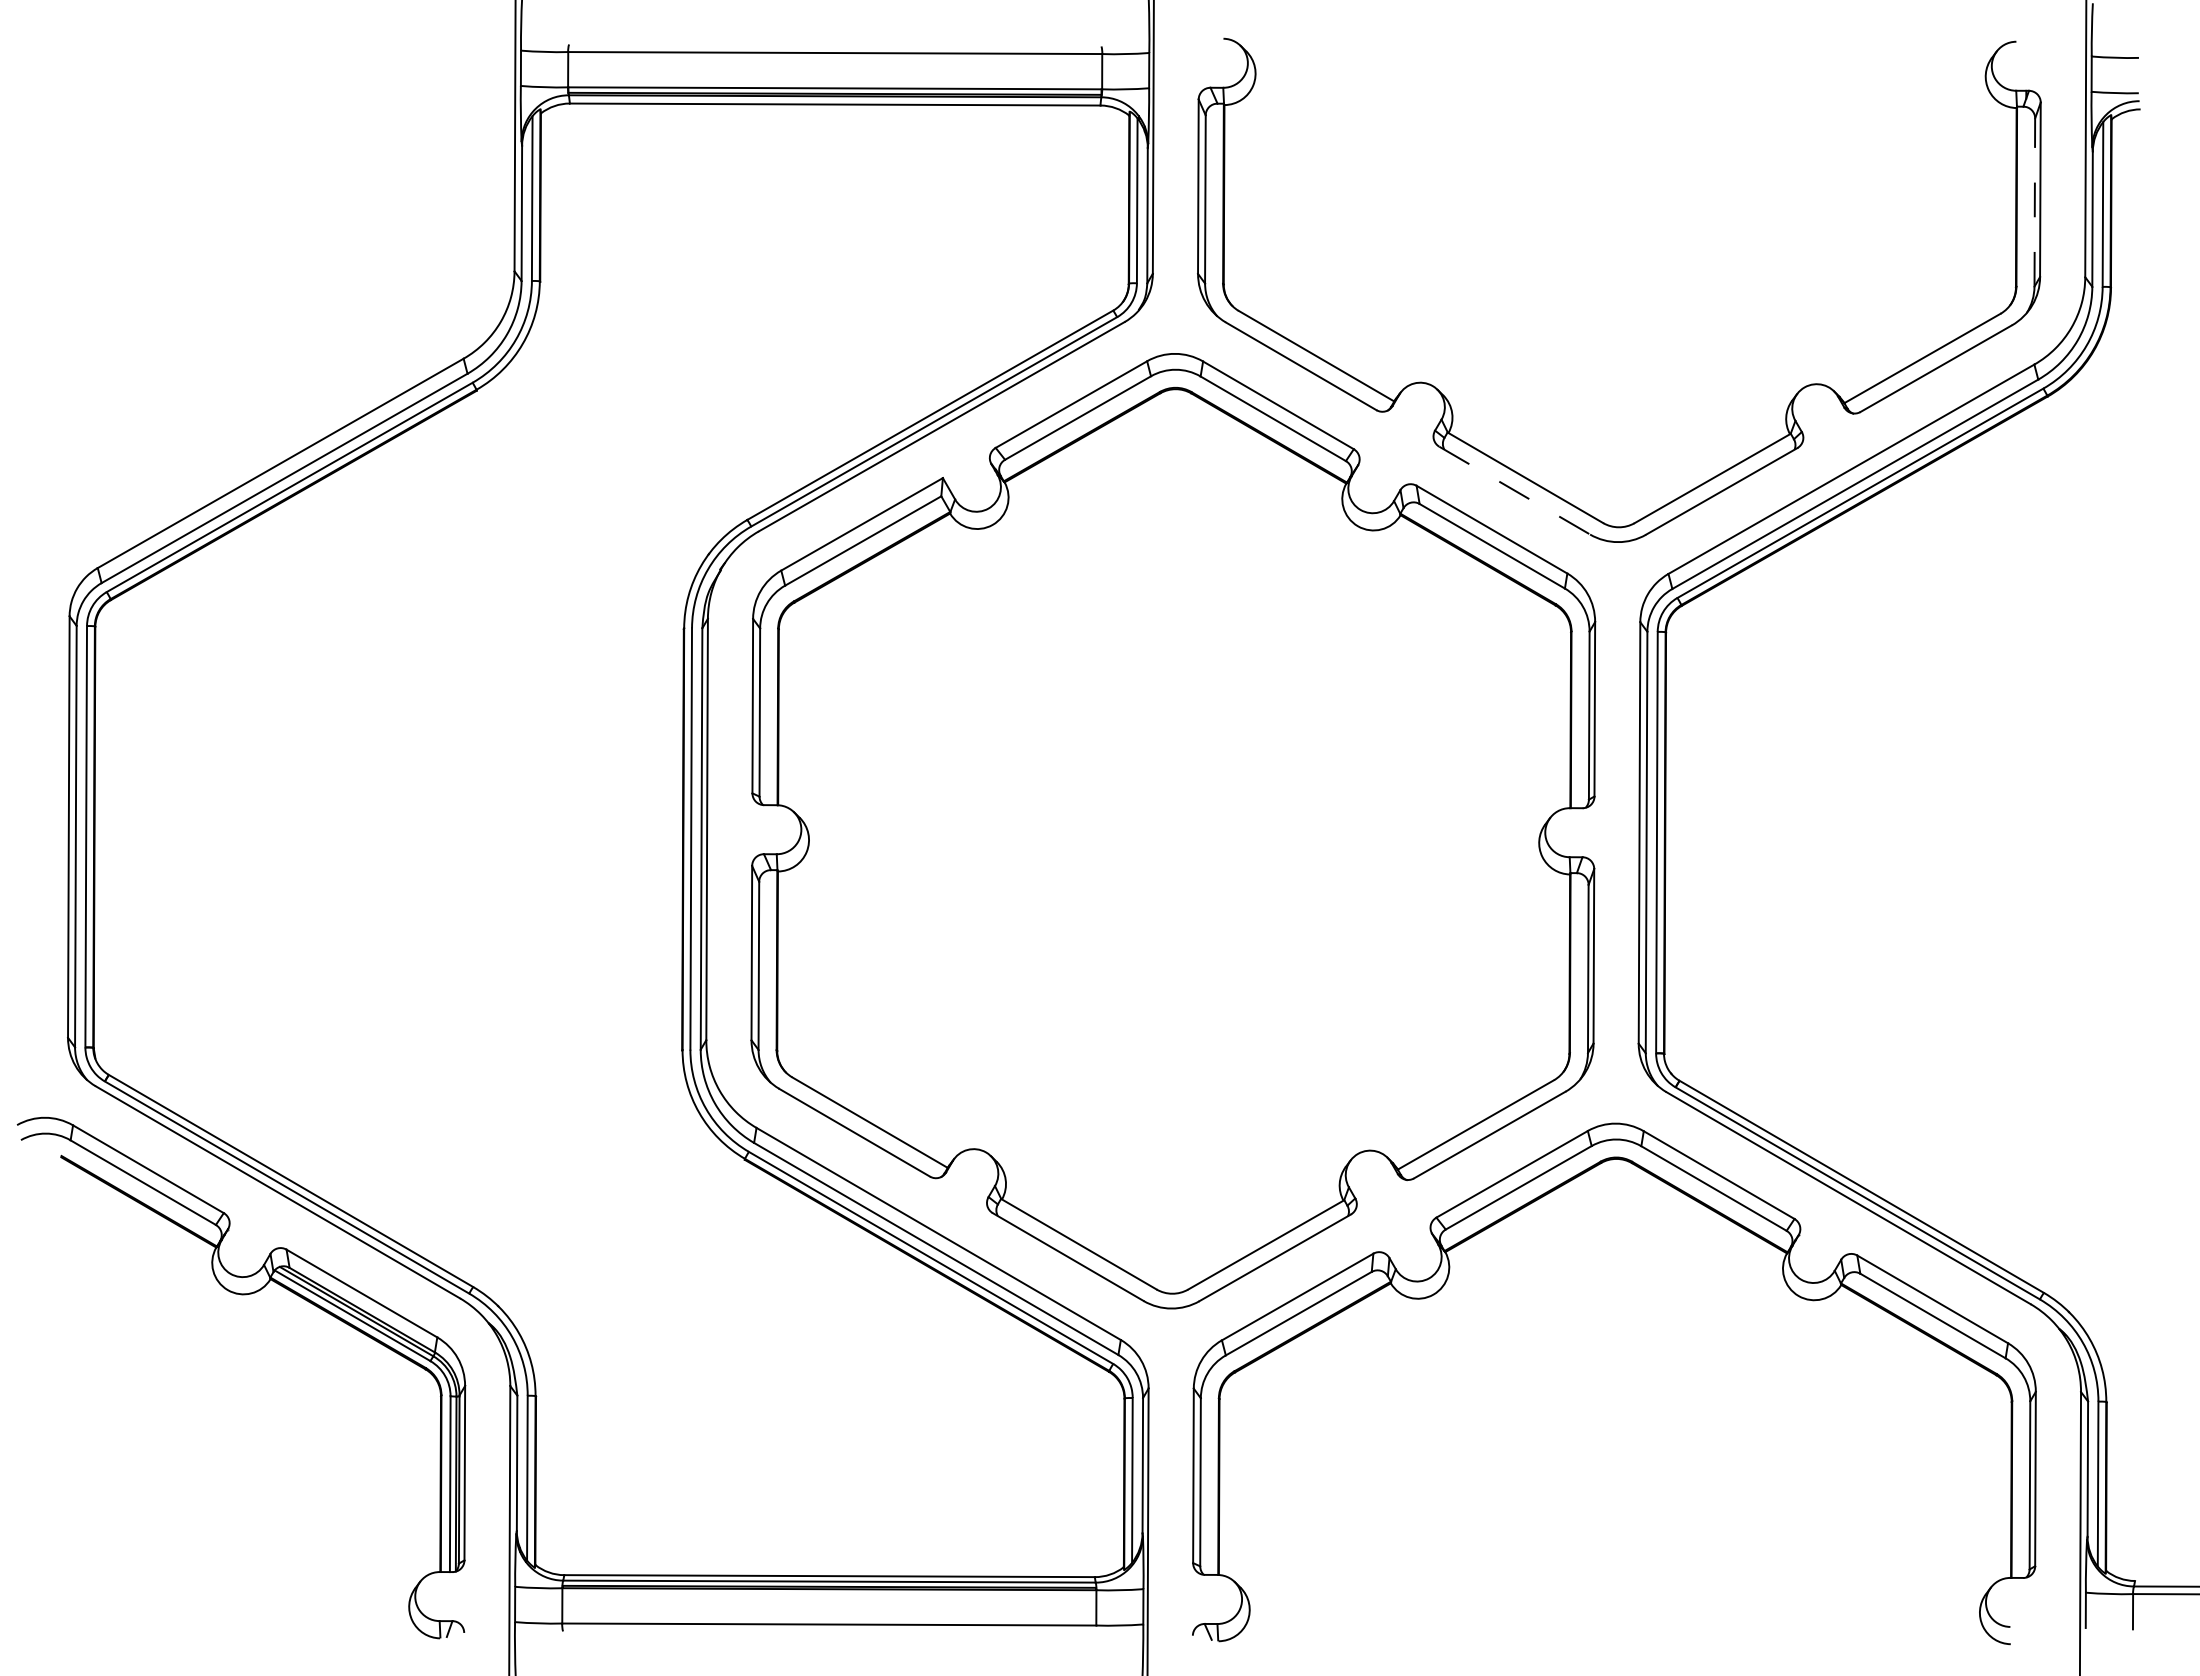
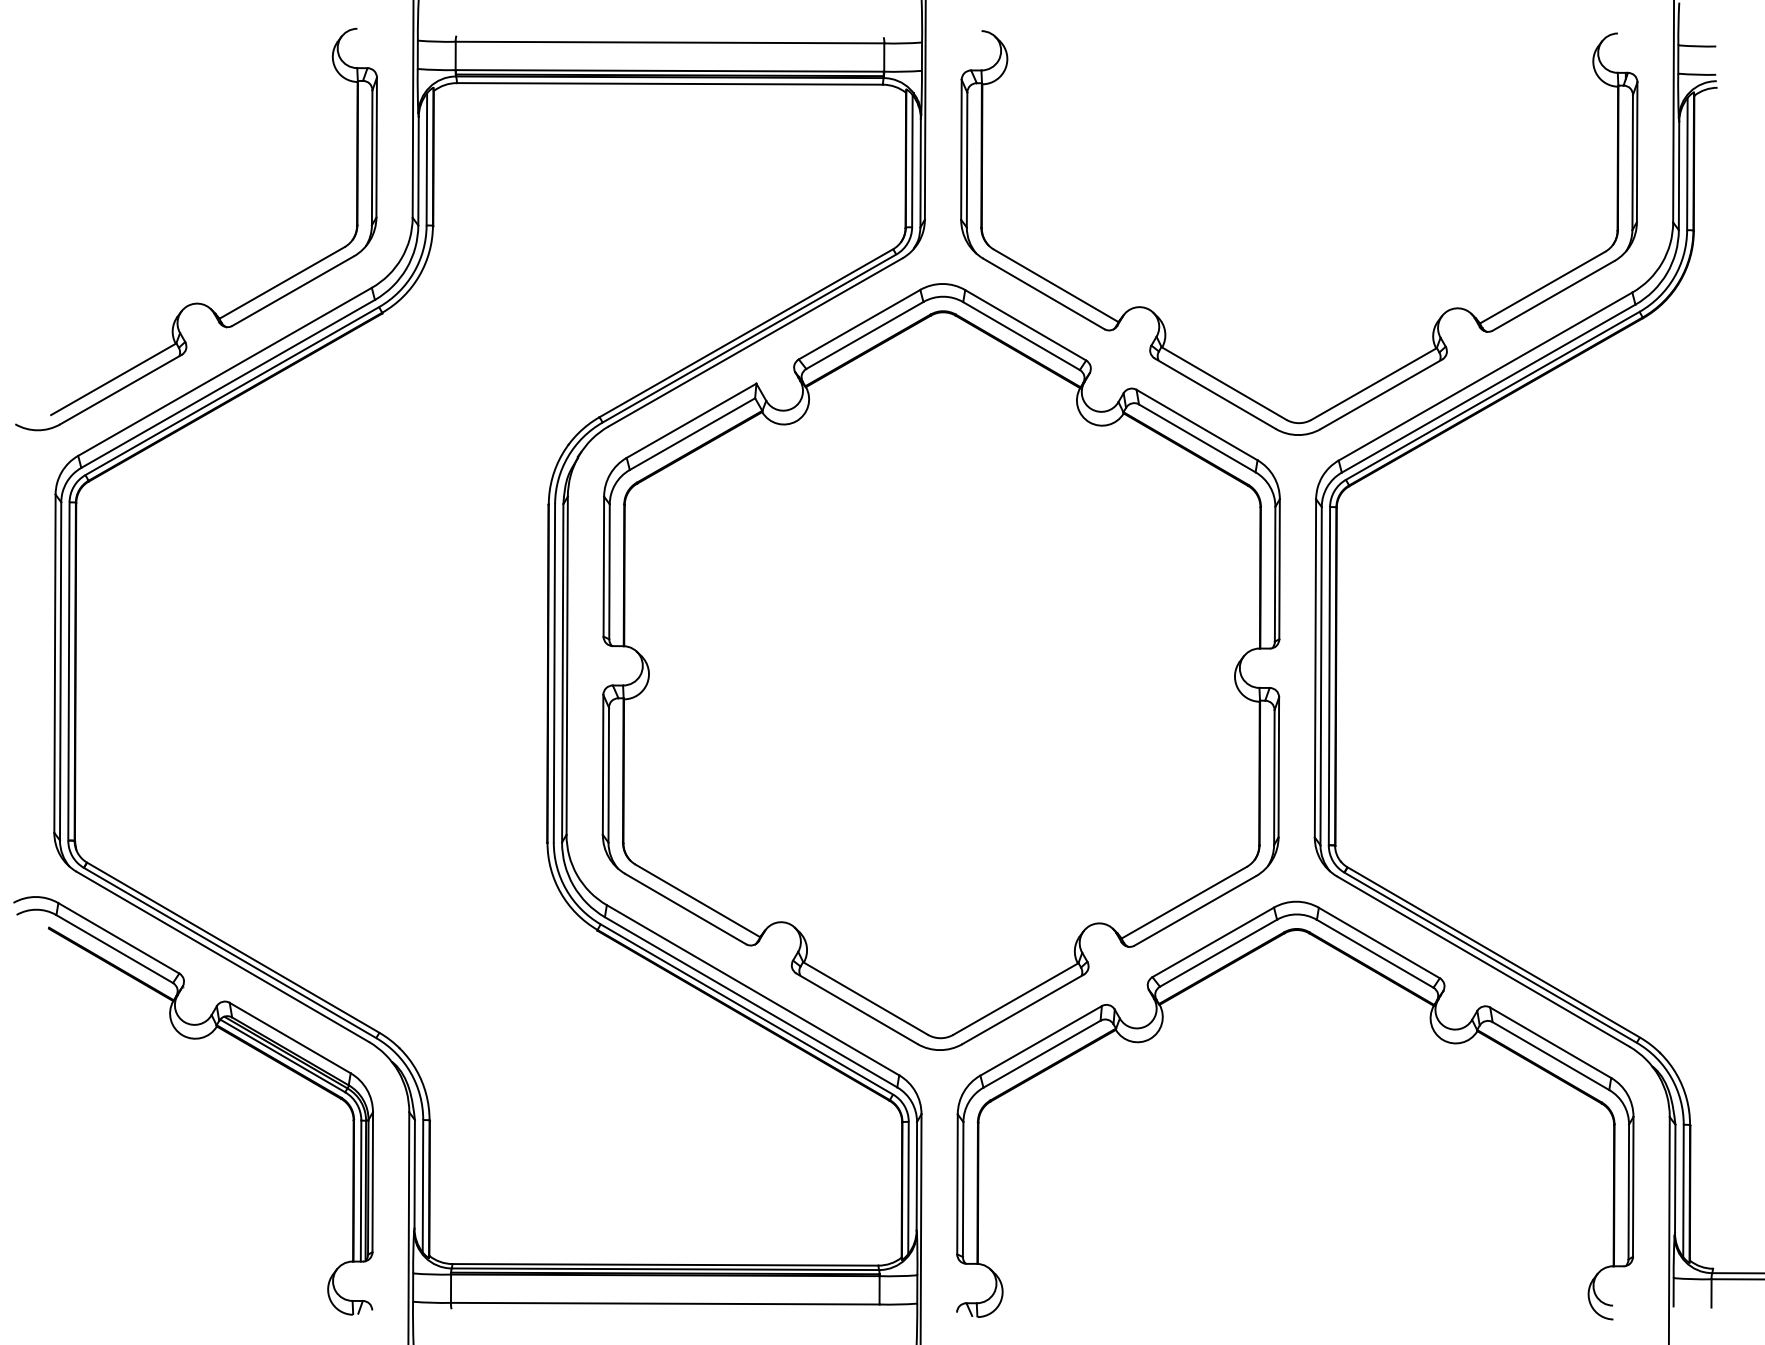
line: (2034, 202) -> (1632, 162), dashed -> solid
part: (244, 377) -> (195, 302), added
line: (1515, 490) -> (1215, 393), dashed -> solid

